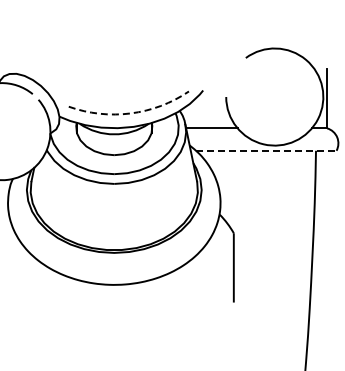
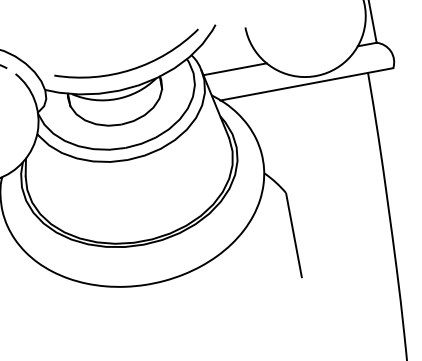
arc: (130, 113) -> (131, 69), dashed -> solid
line: (266, 150) -> (307, 83), dashed -> solid

